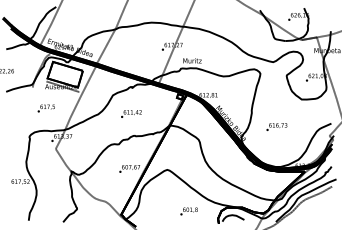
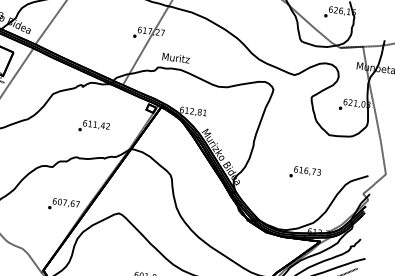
text: (131, 113) -> (94, 126), moved
text: (276, 126) -> (304, 172), moved

